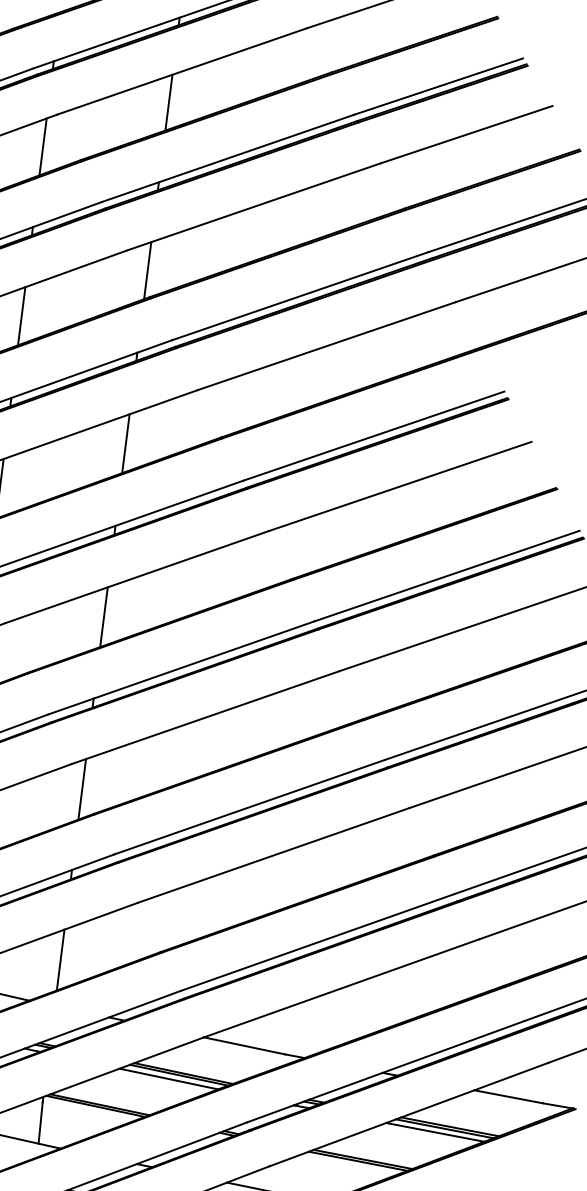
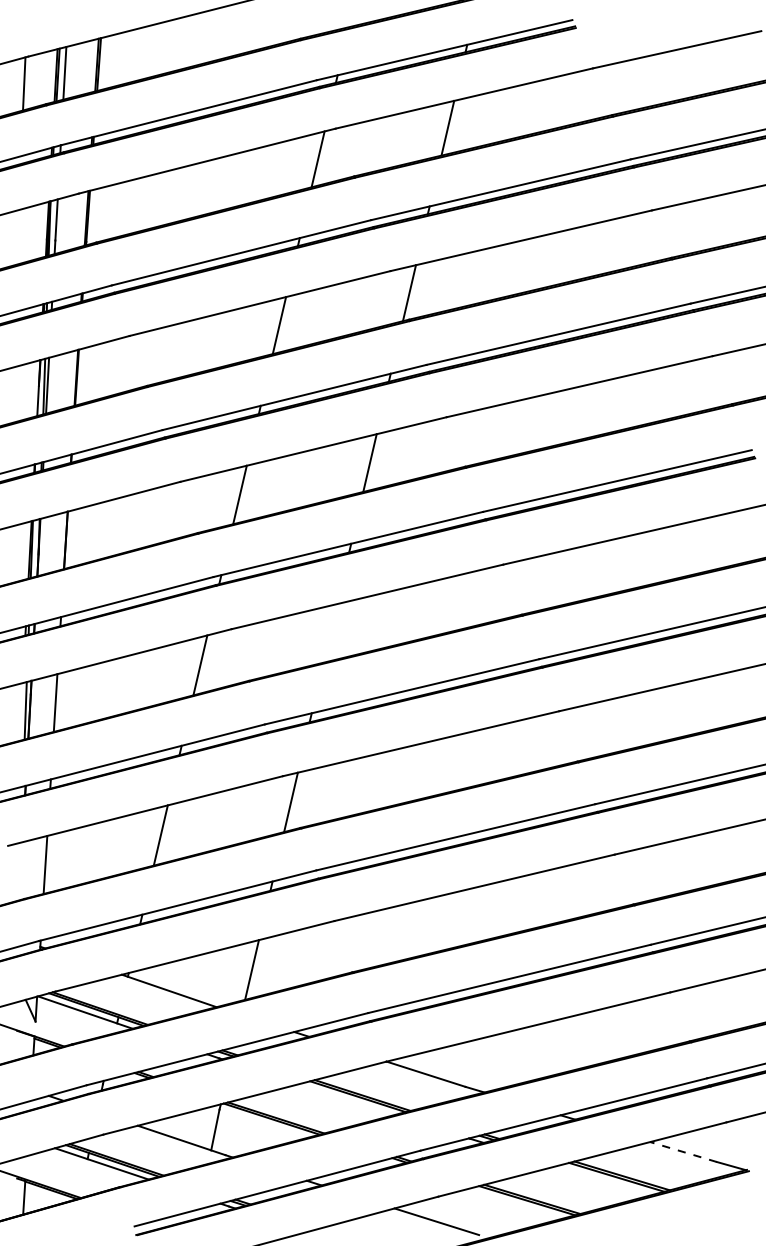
line: (104, 617) -> (330, 633), removed
line: (168, 1079) -> (347, 1099), removed
line: (508, 1097) -> (683, 1152), solid -> dashed
line: (434, 1132) -> (606, 1179), removed

